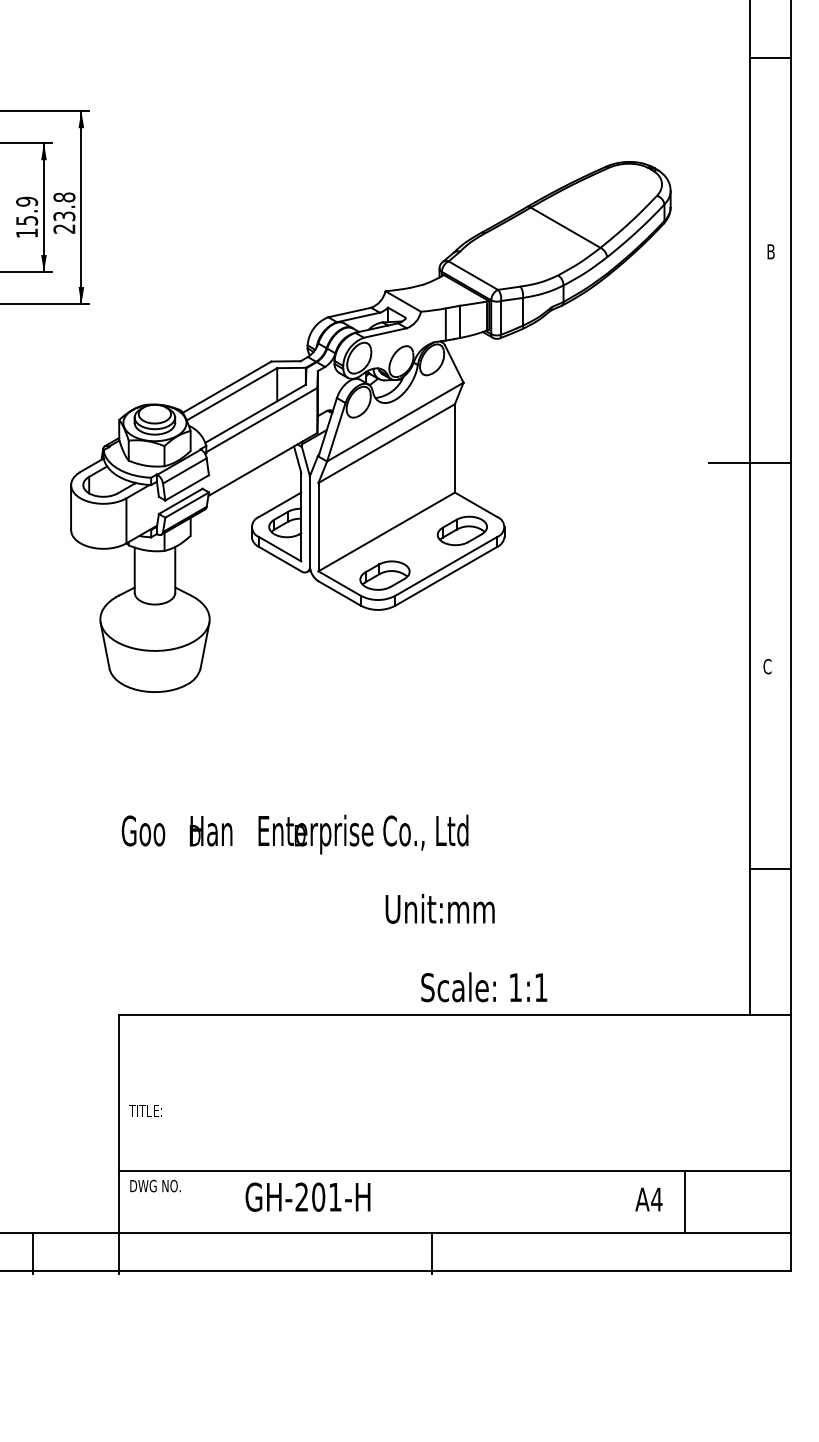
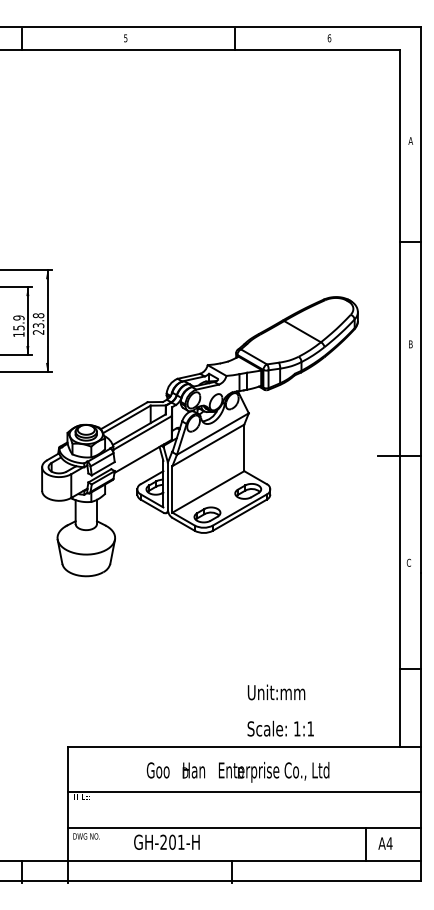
text: (293, 833) -> (237, 771), moved
text: (440, 908) -> (276, 692), moved
text: (483, 986) -> (280, 728), moved
line: (455, 1100) -> (244, 791), added
text: (648, 1199) -> (385, 843), moved

